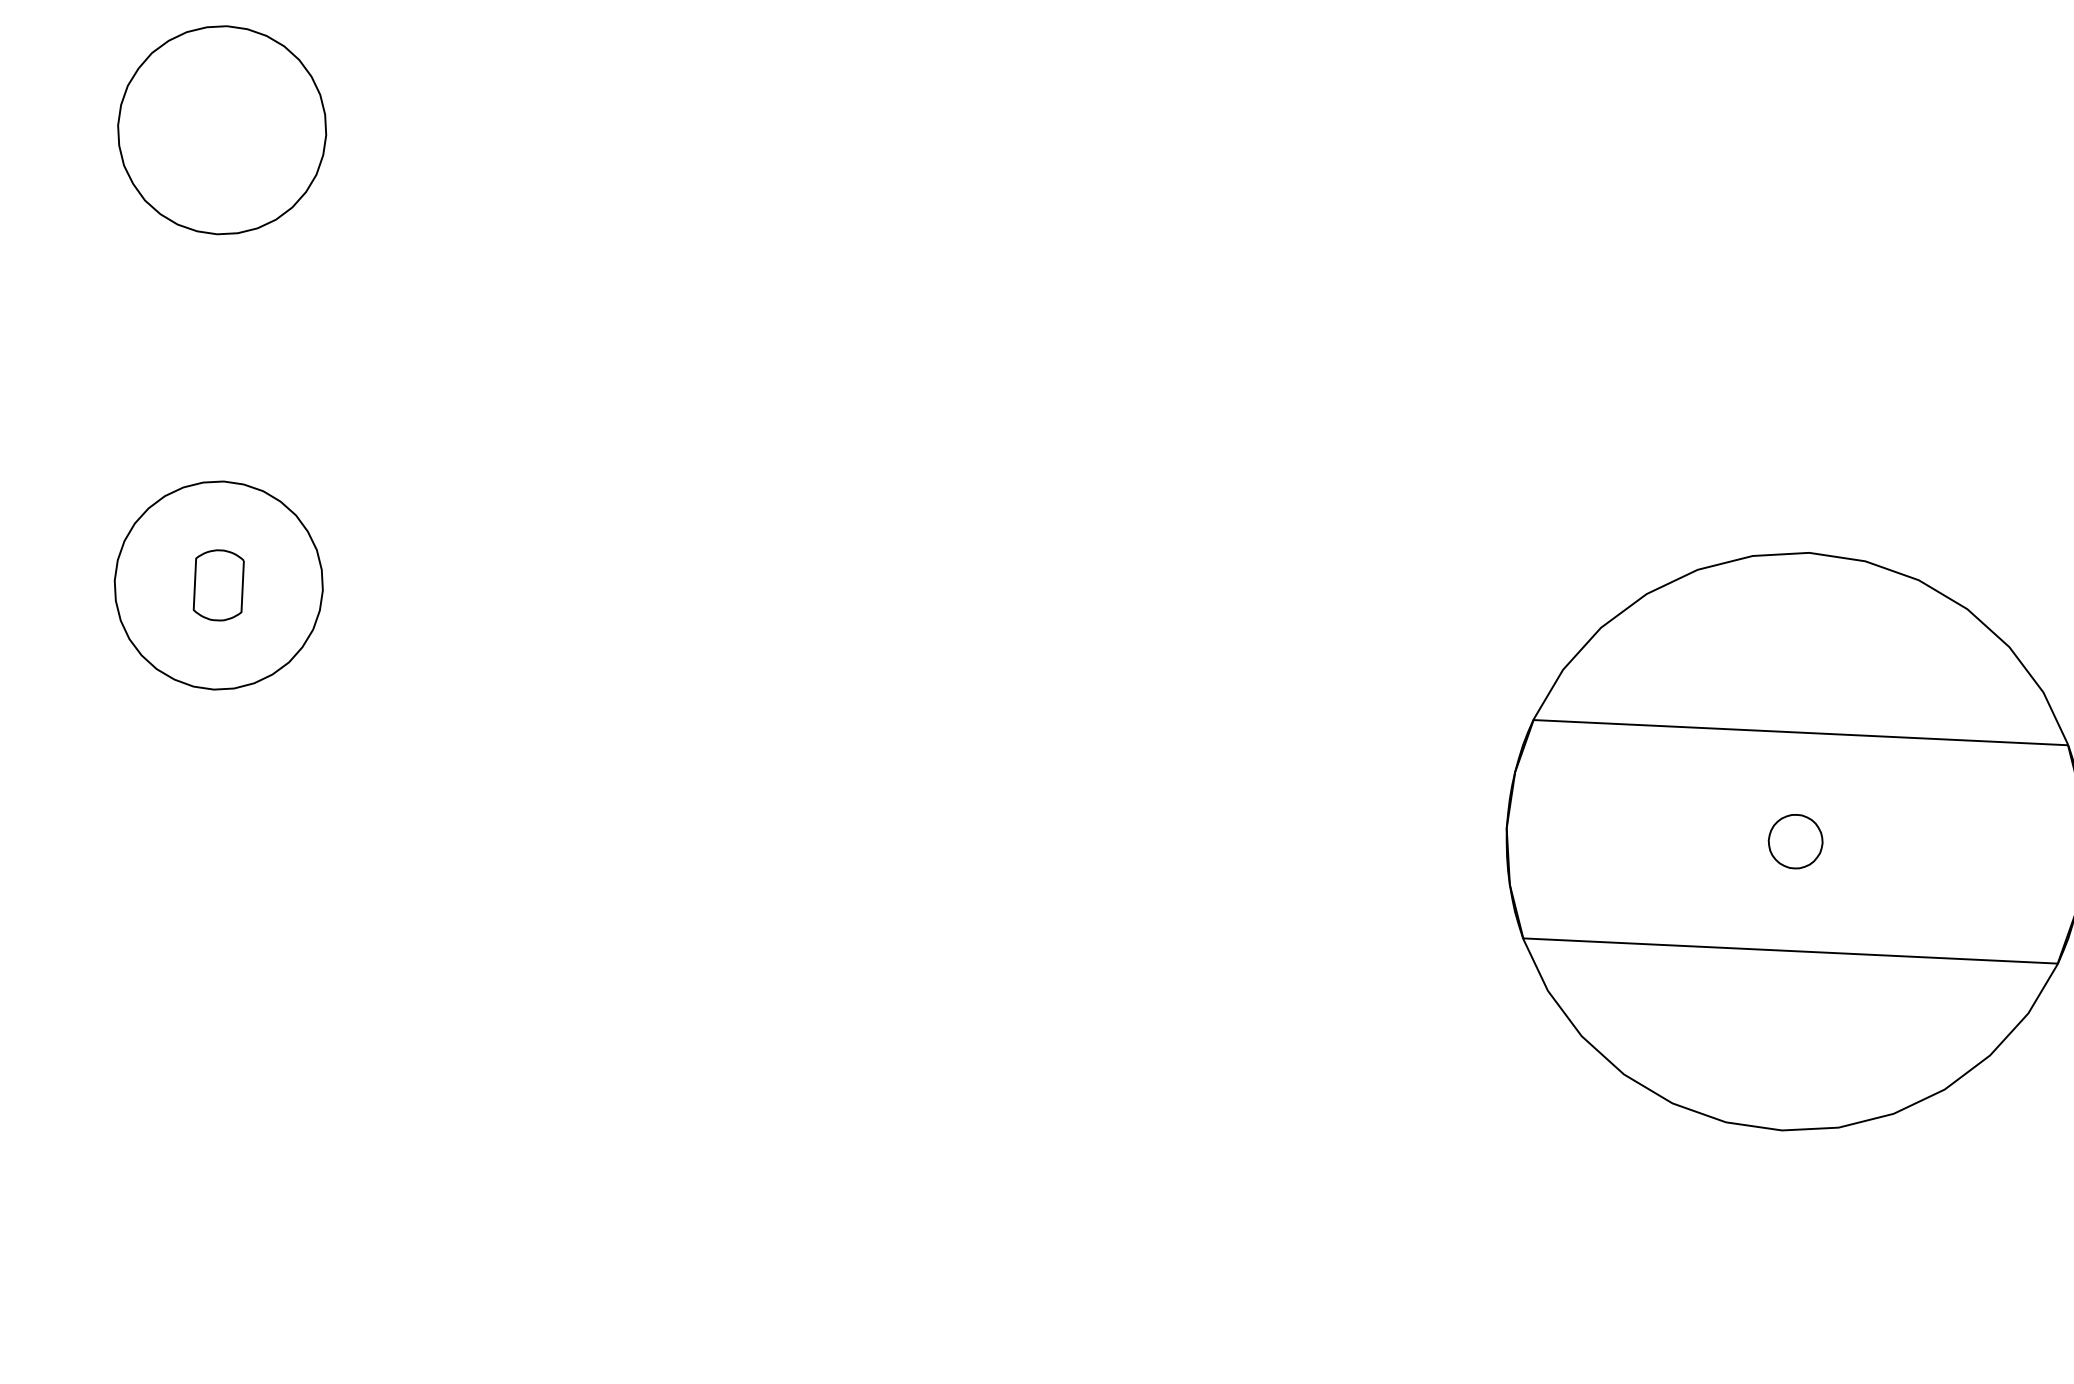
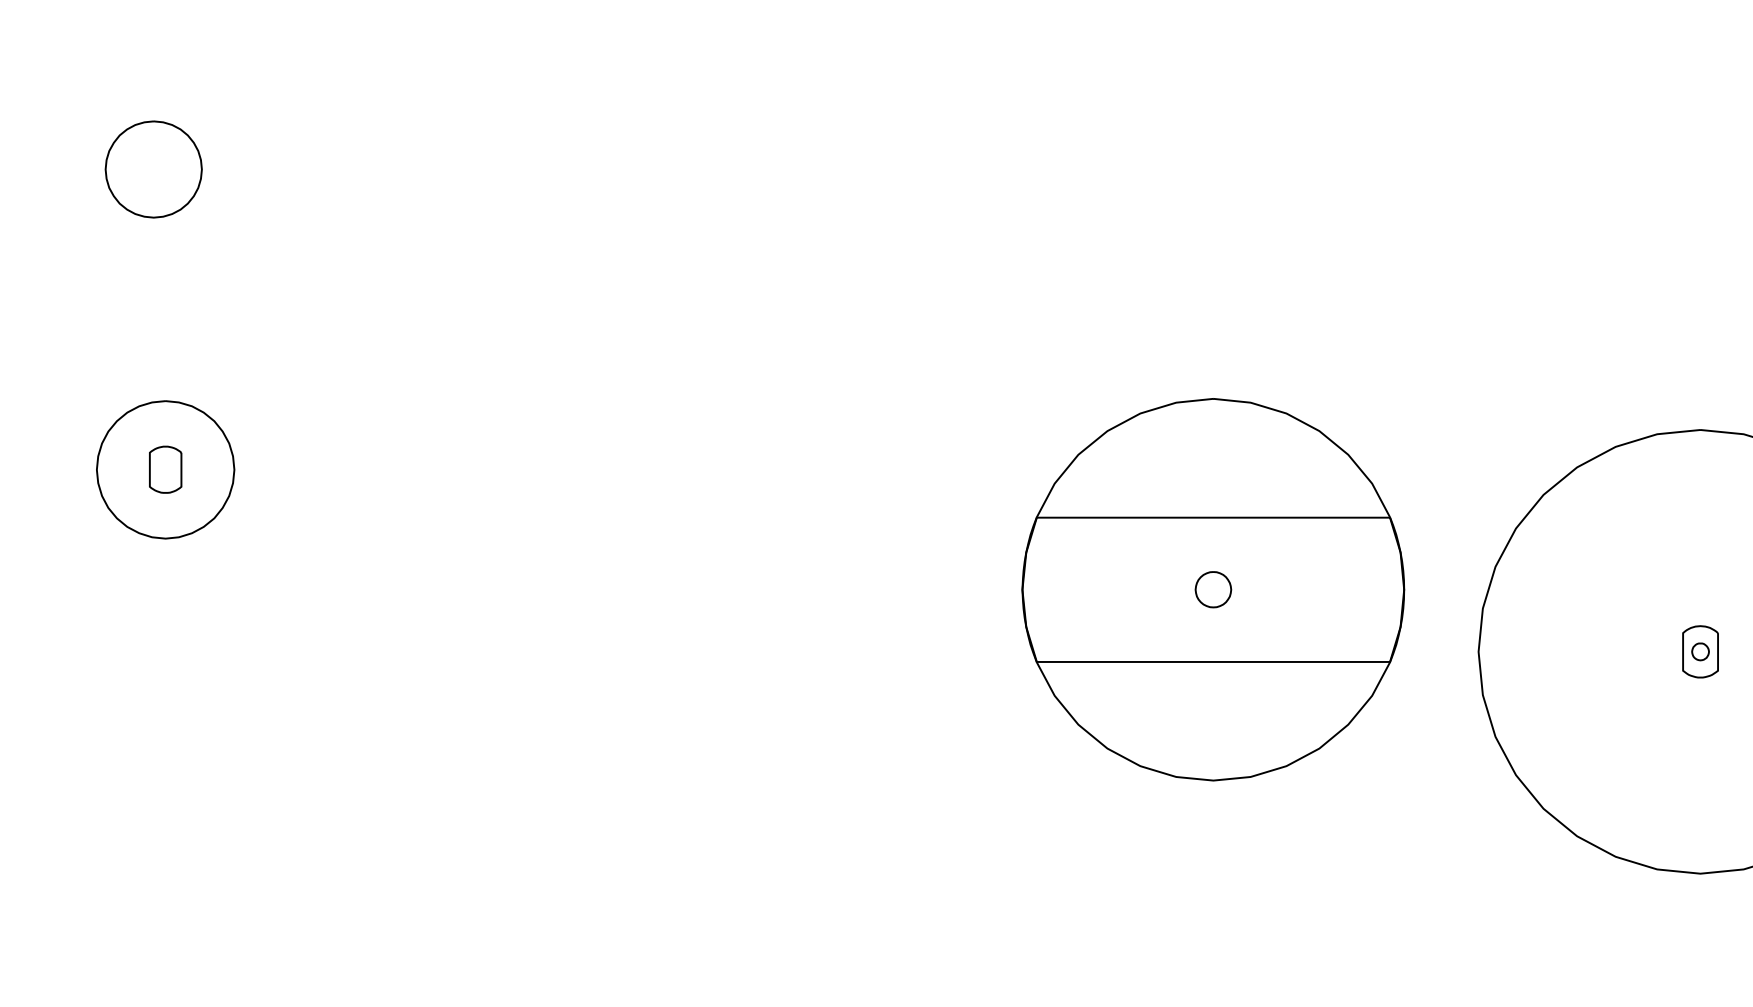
part: (221, 130) -> (153, 169), size x0.7

